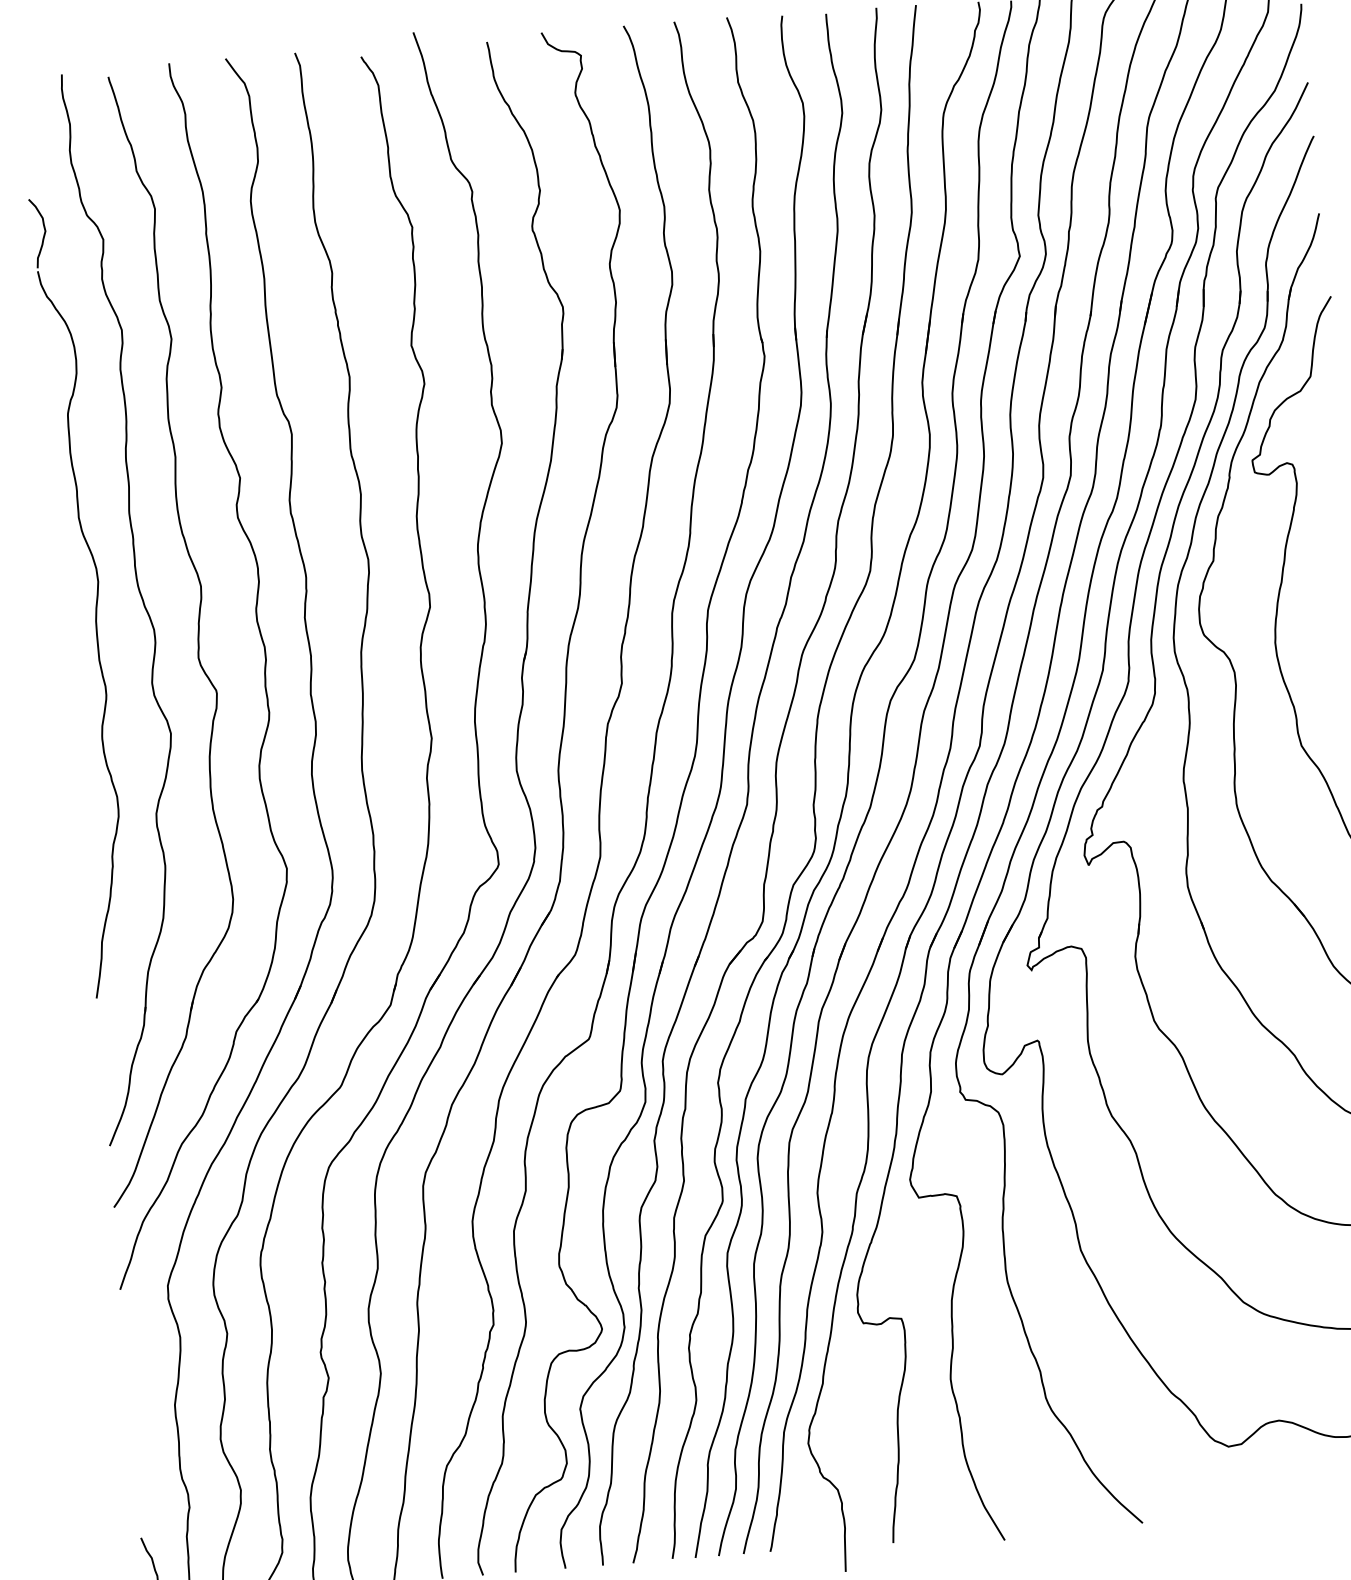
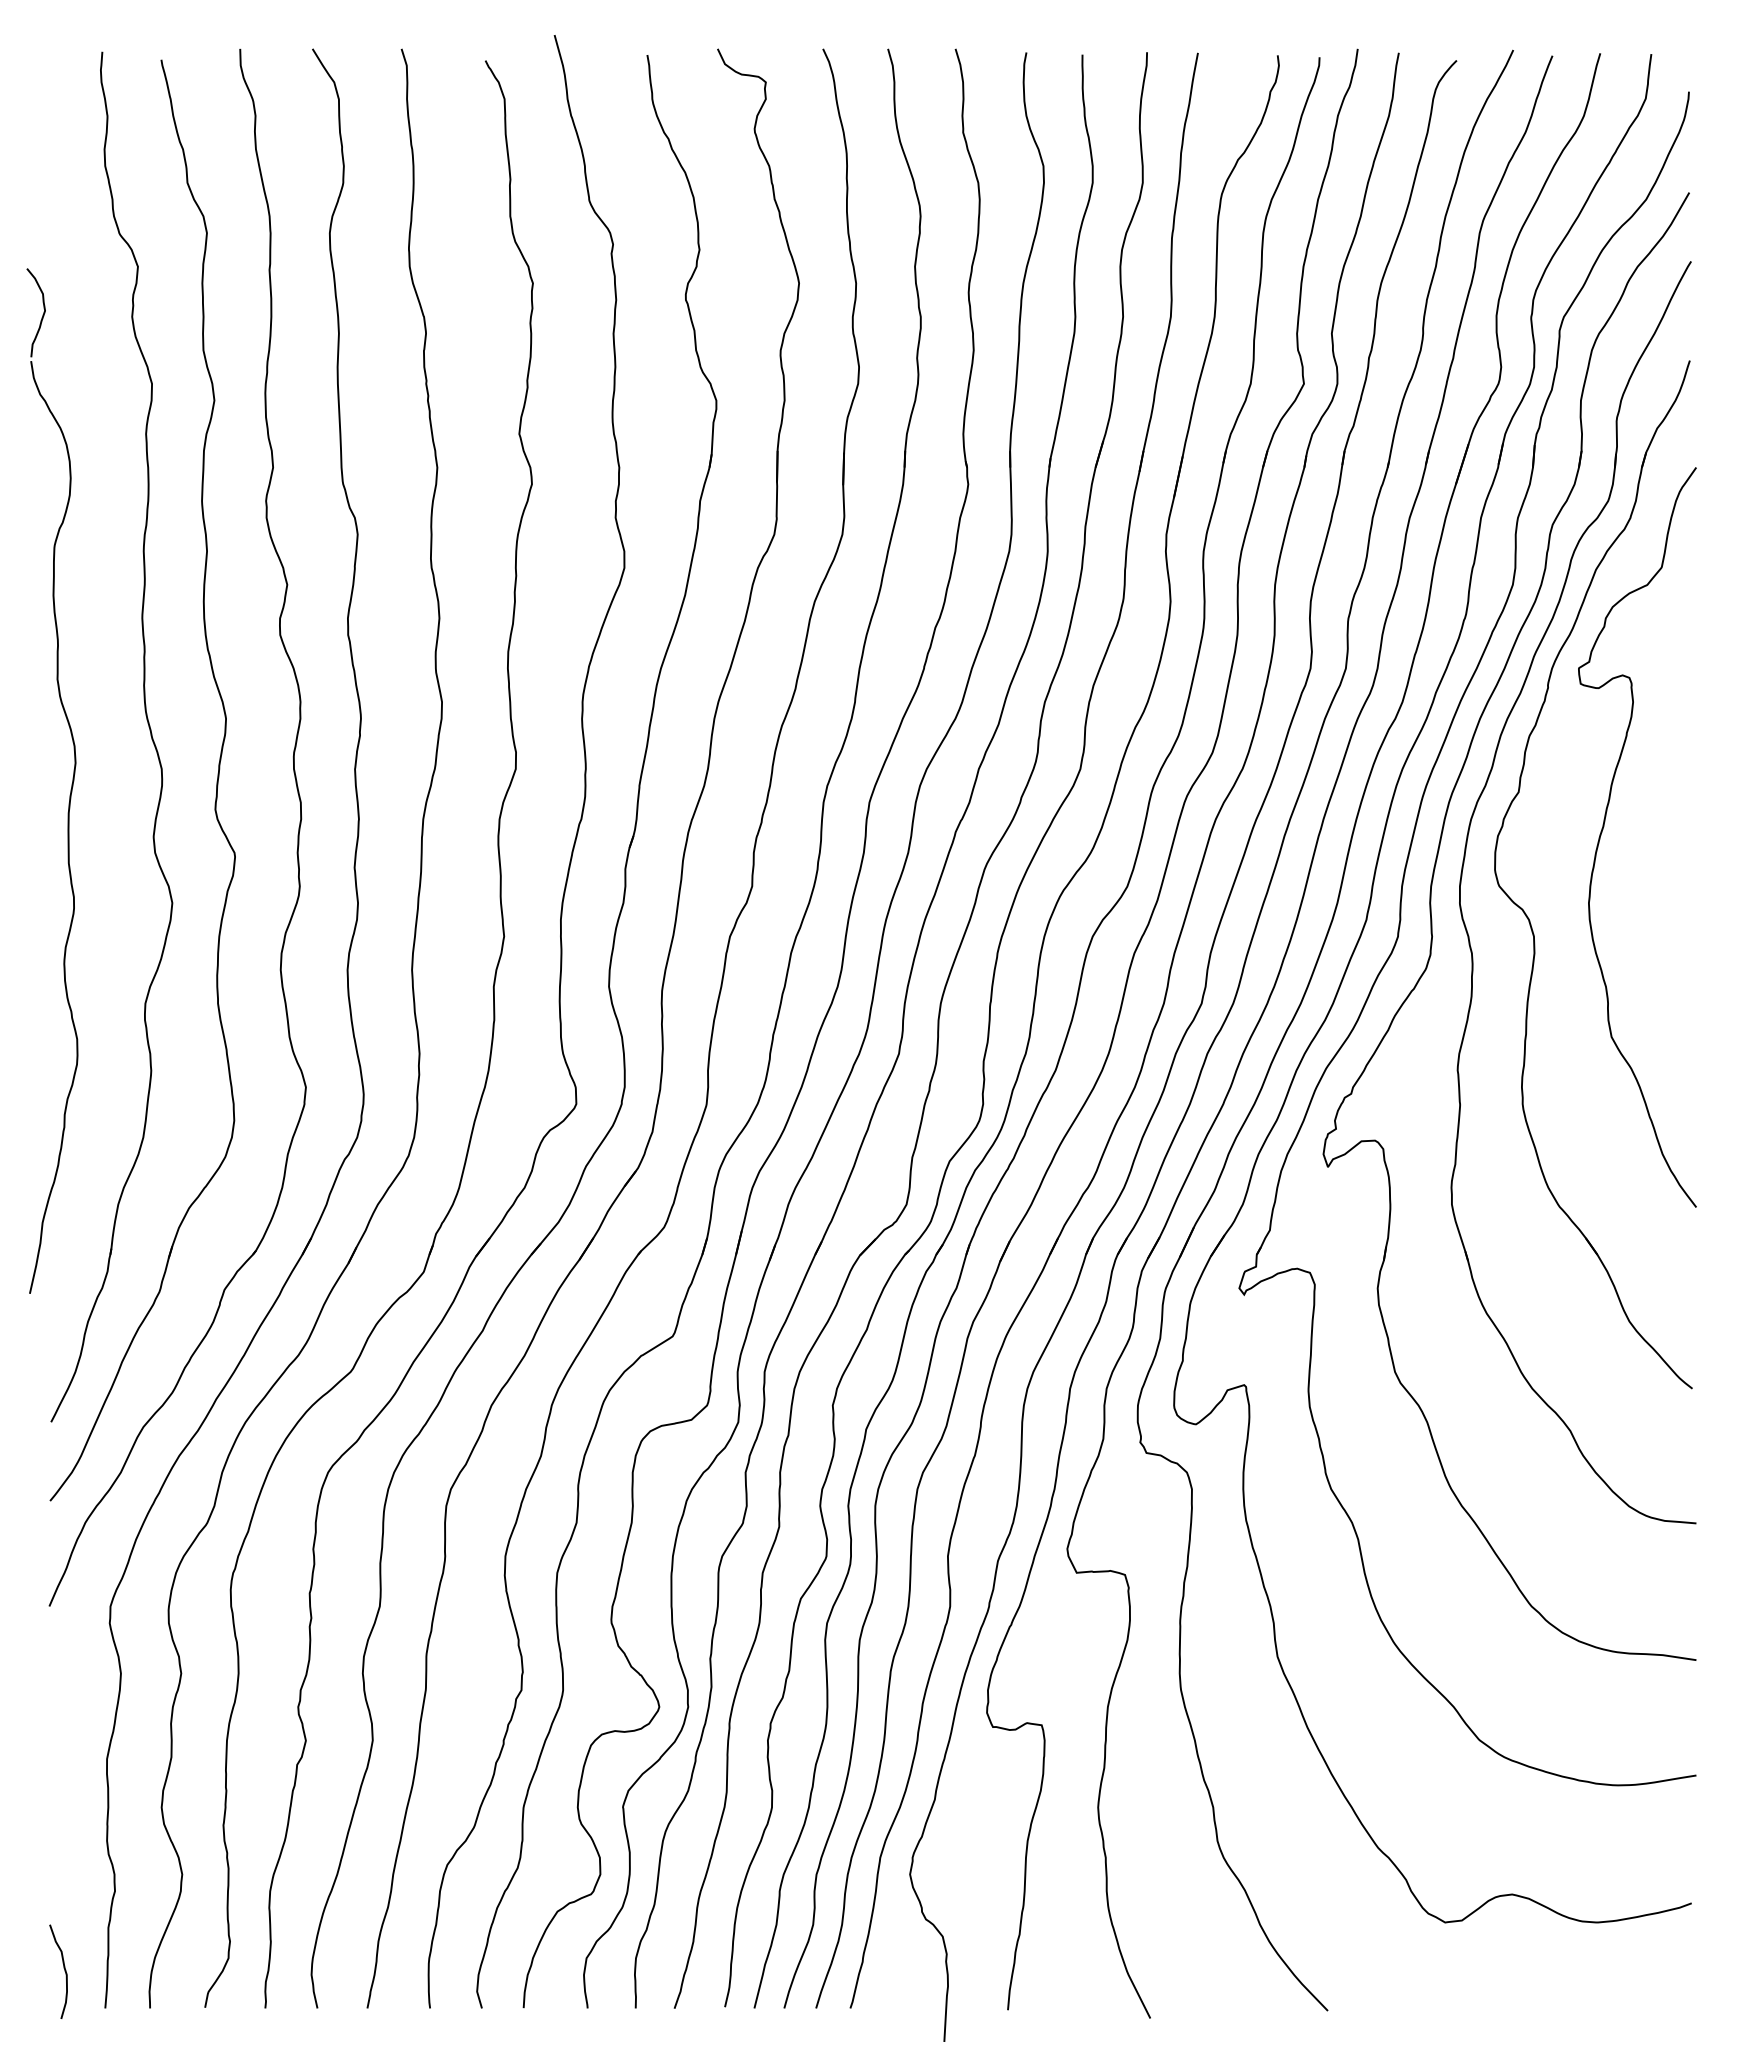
part: (96, 597) -> (71, 783), moved

